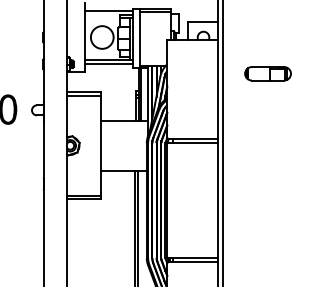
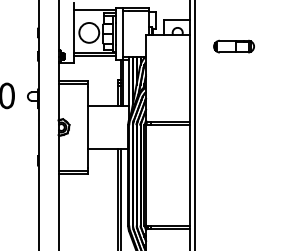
part: (267, 73) -> (233, 46), moved

